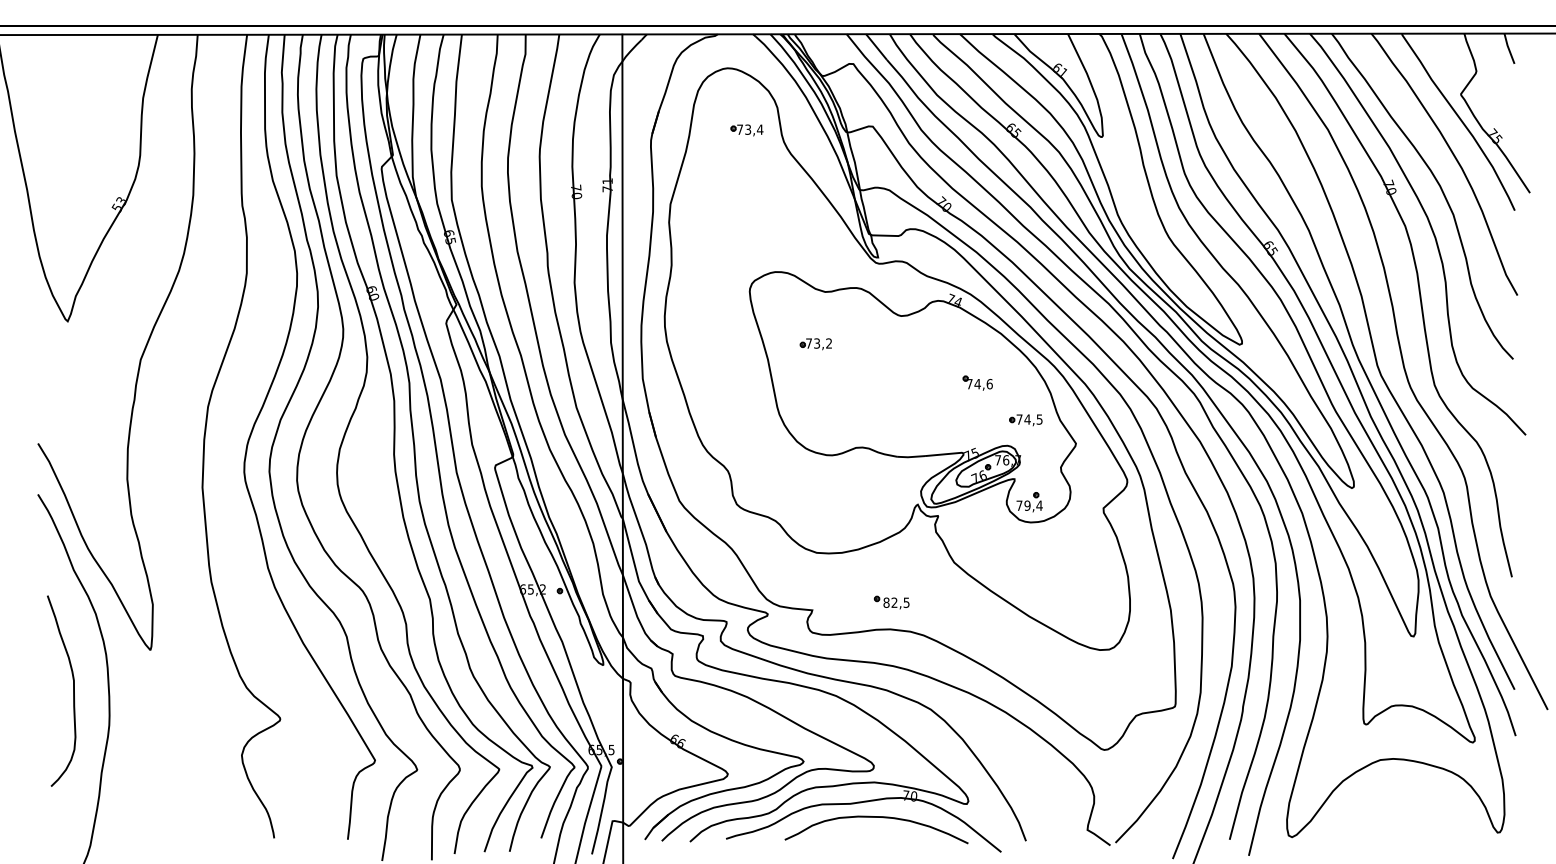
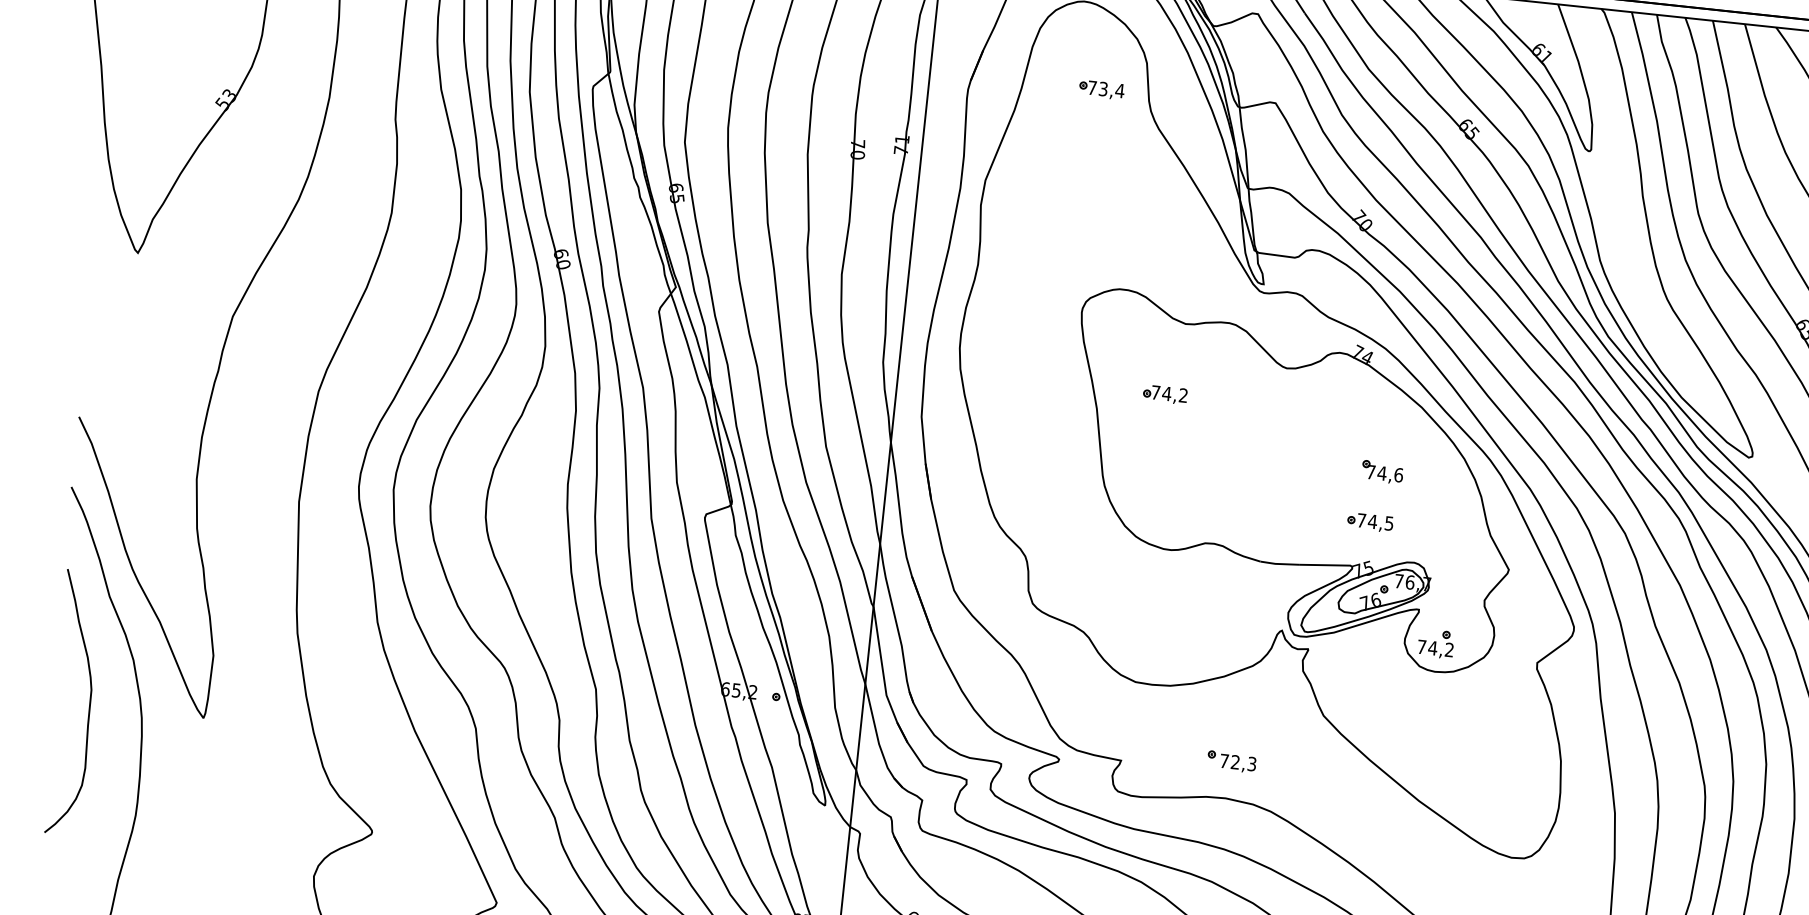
text: (816, 343) -> (1166, 393), 73,2 -> 74,2
part: (1025, 420) -> (1369, 522), moved
text: (1033, 505) -> (1441, 648), 79,4 -> 74,2
text: (896, 602) -> (1238, 762), 82,5 -> 72,3
curve: (73, 690) -> (89, 703), moved

